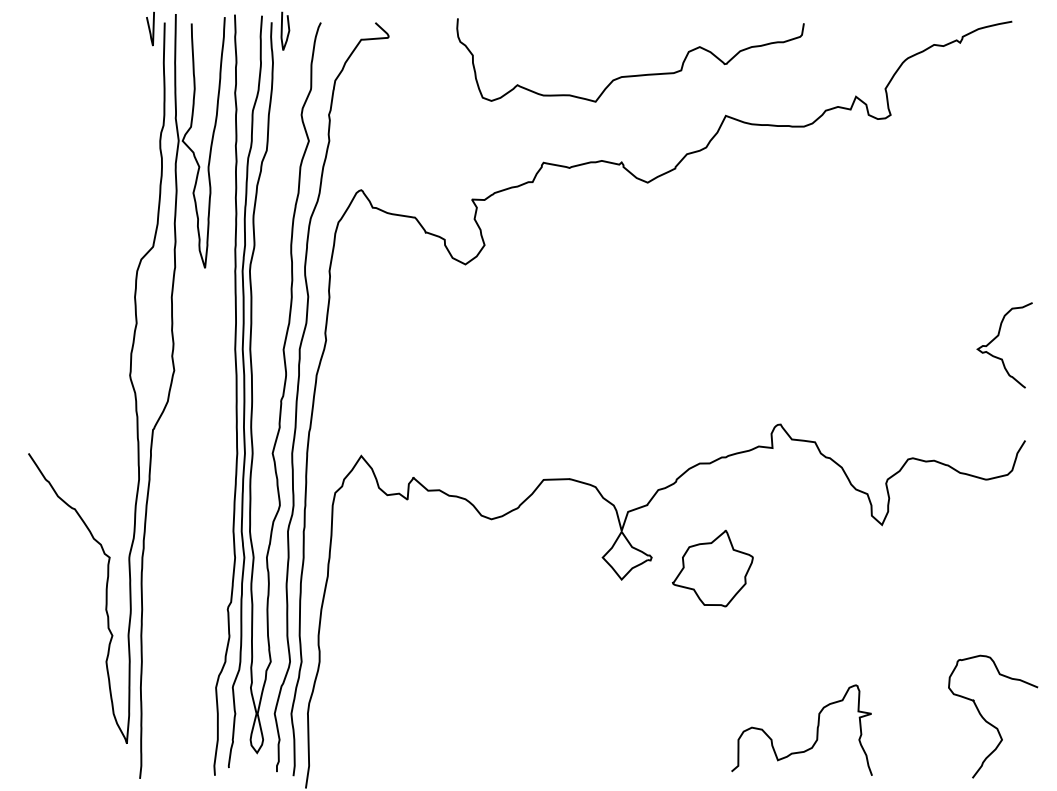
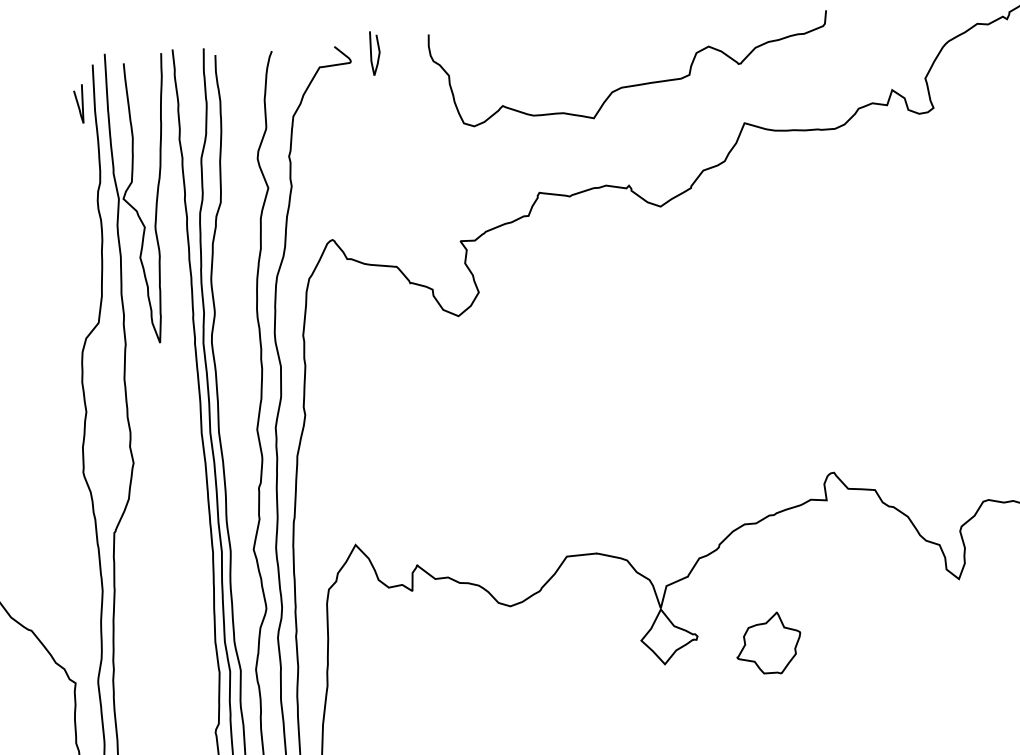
curve: (150, 28) -> (79, 103), moved
curve: (287, 32) -> (377, 54), moved
part: (712, 568) -> (768, 643), size x0.7

